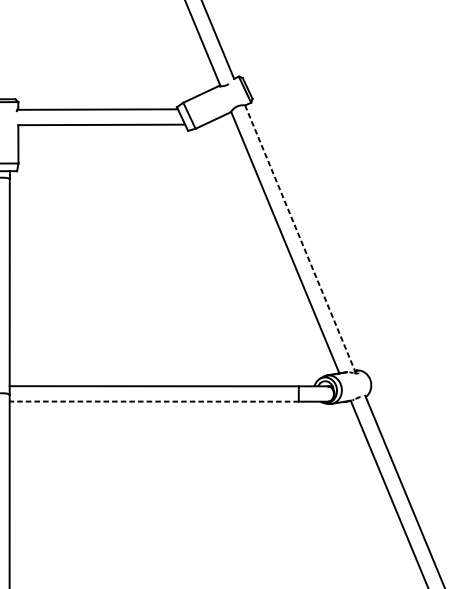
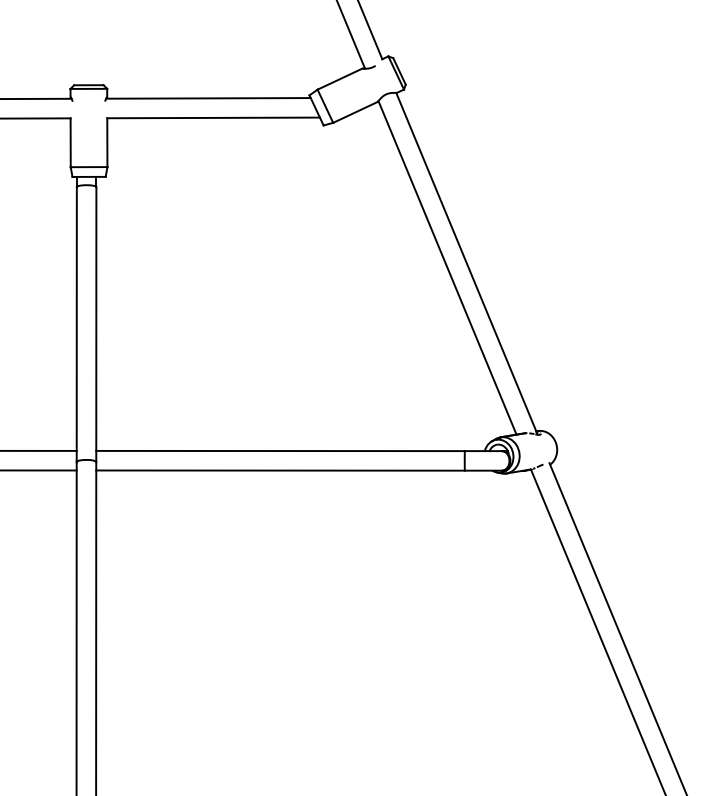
line: (300, 239) -> (467, 263), dashed -> solid
line: (154, 401) -> (280, 470), dashed -> solid

